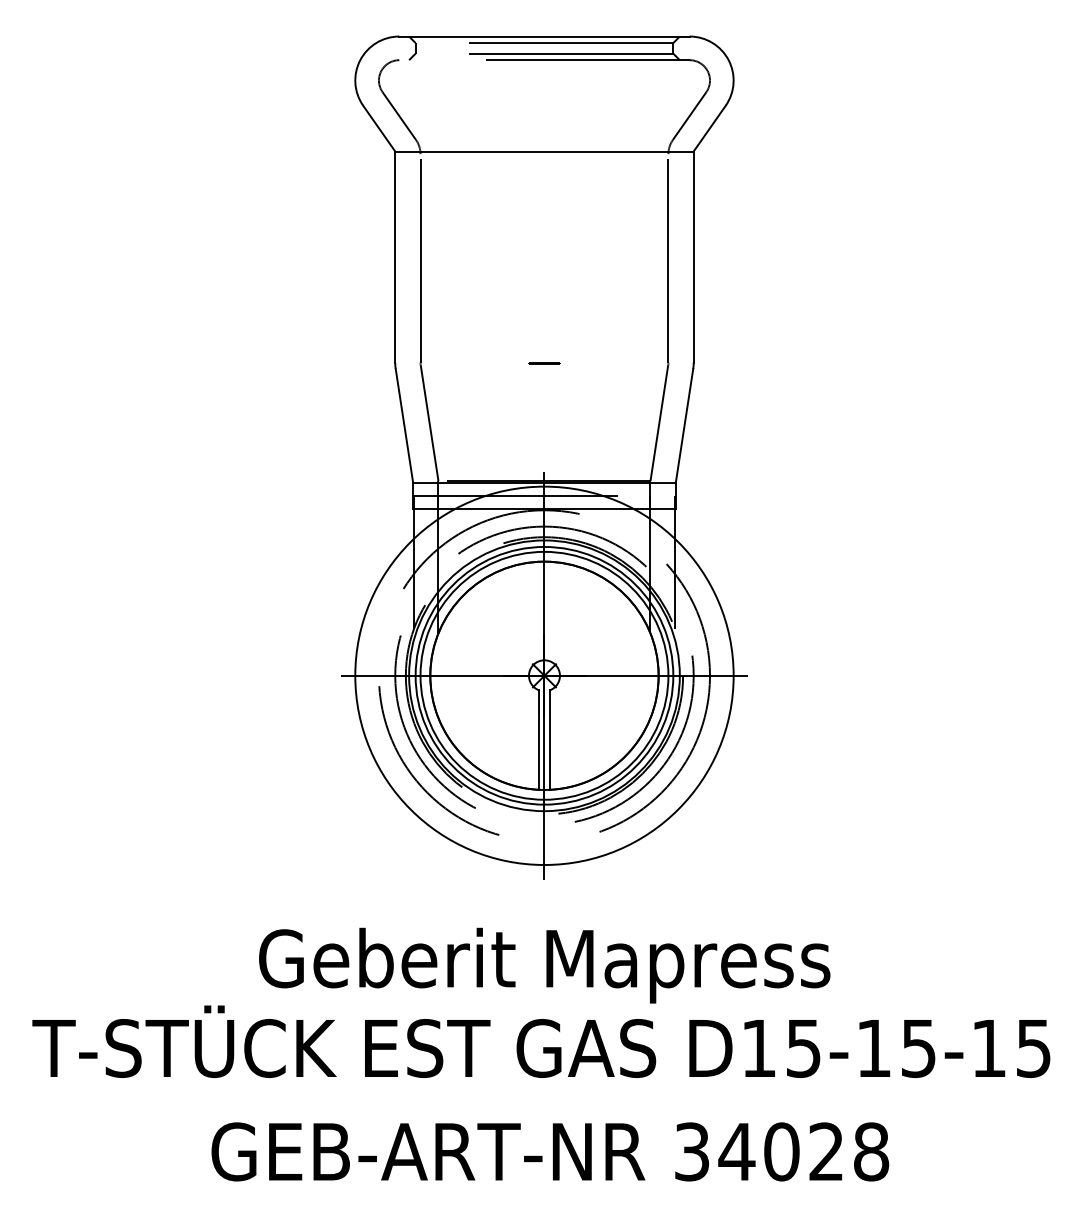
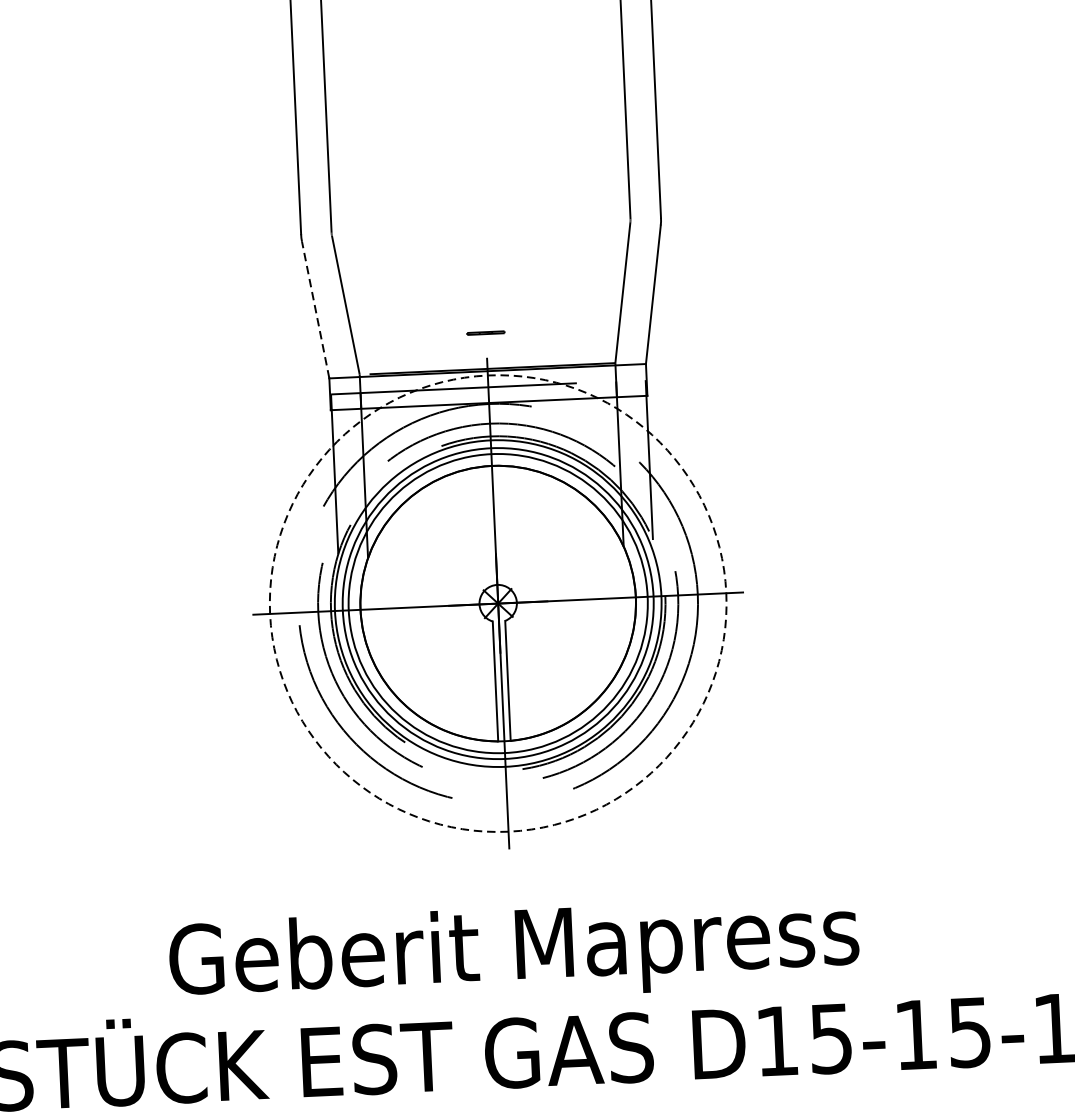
line: (544, 363) -> (485, 333), moved
line: (404, 426) -> (315, 310), solid -> dashed
circle: (544, 675) -> (498, 603), solid -> dashed

